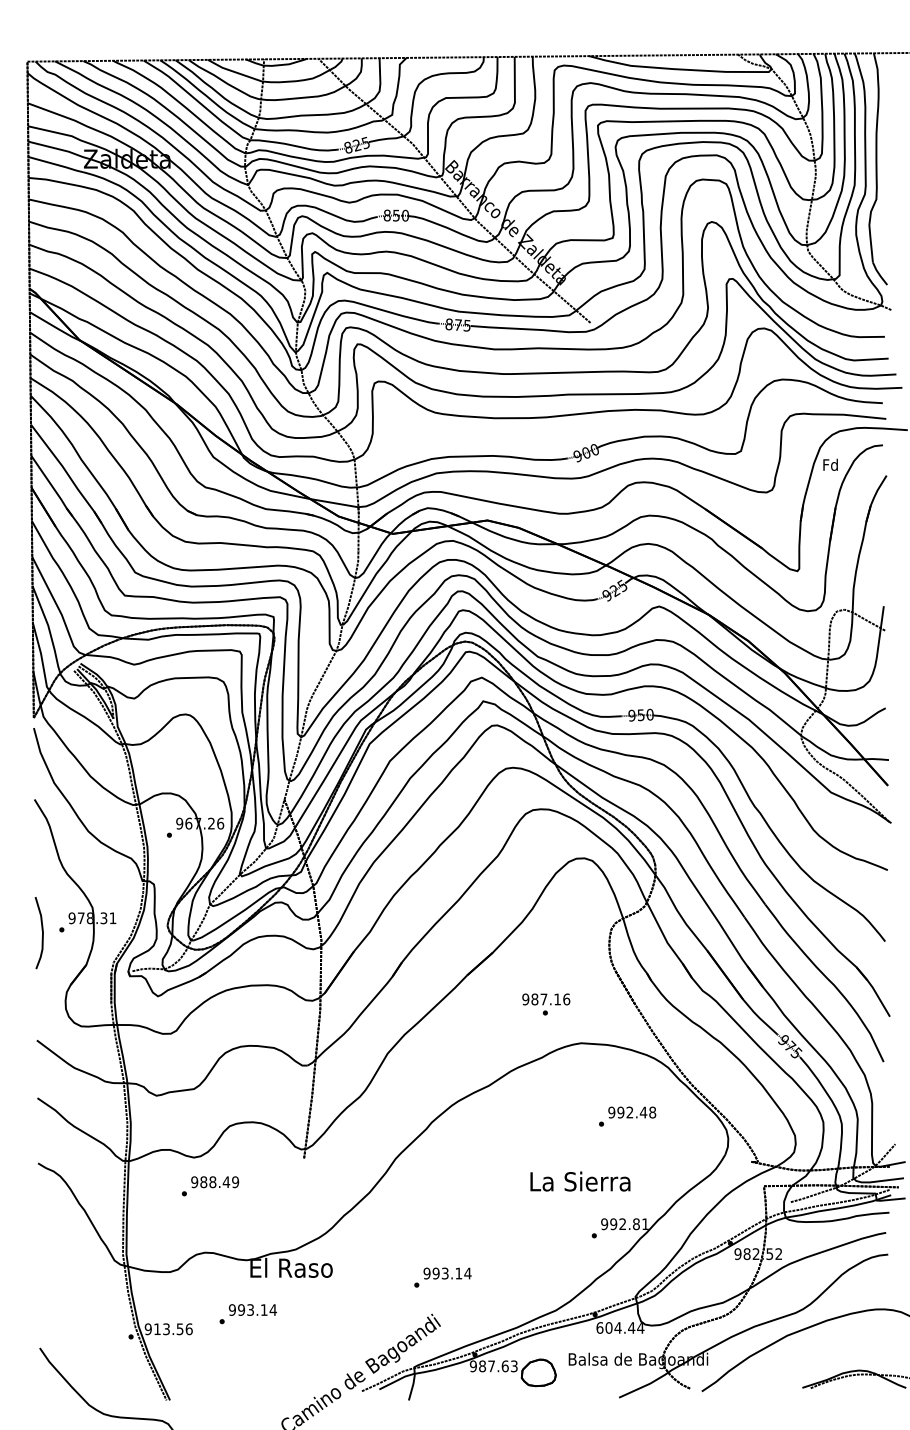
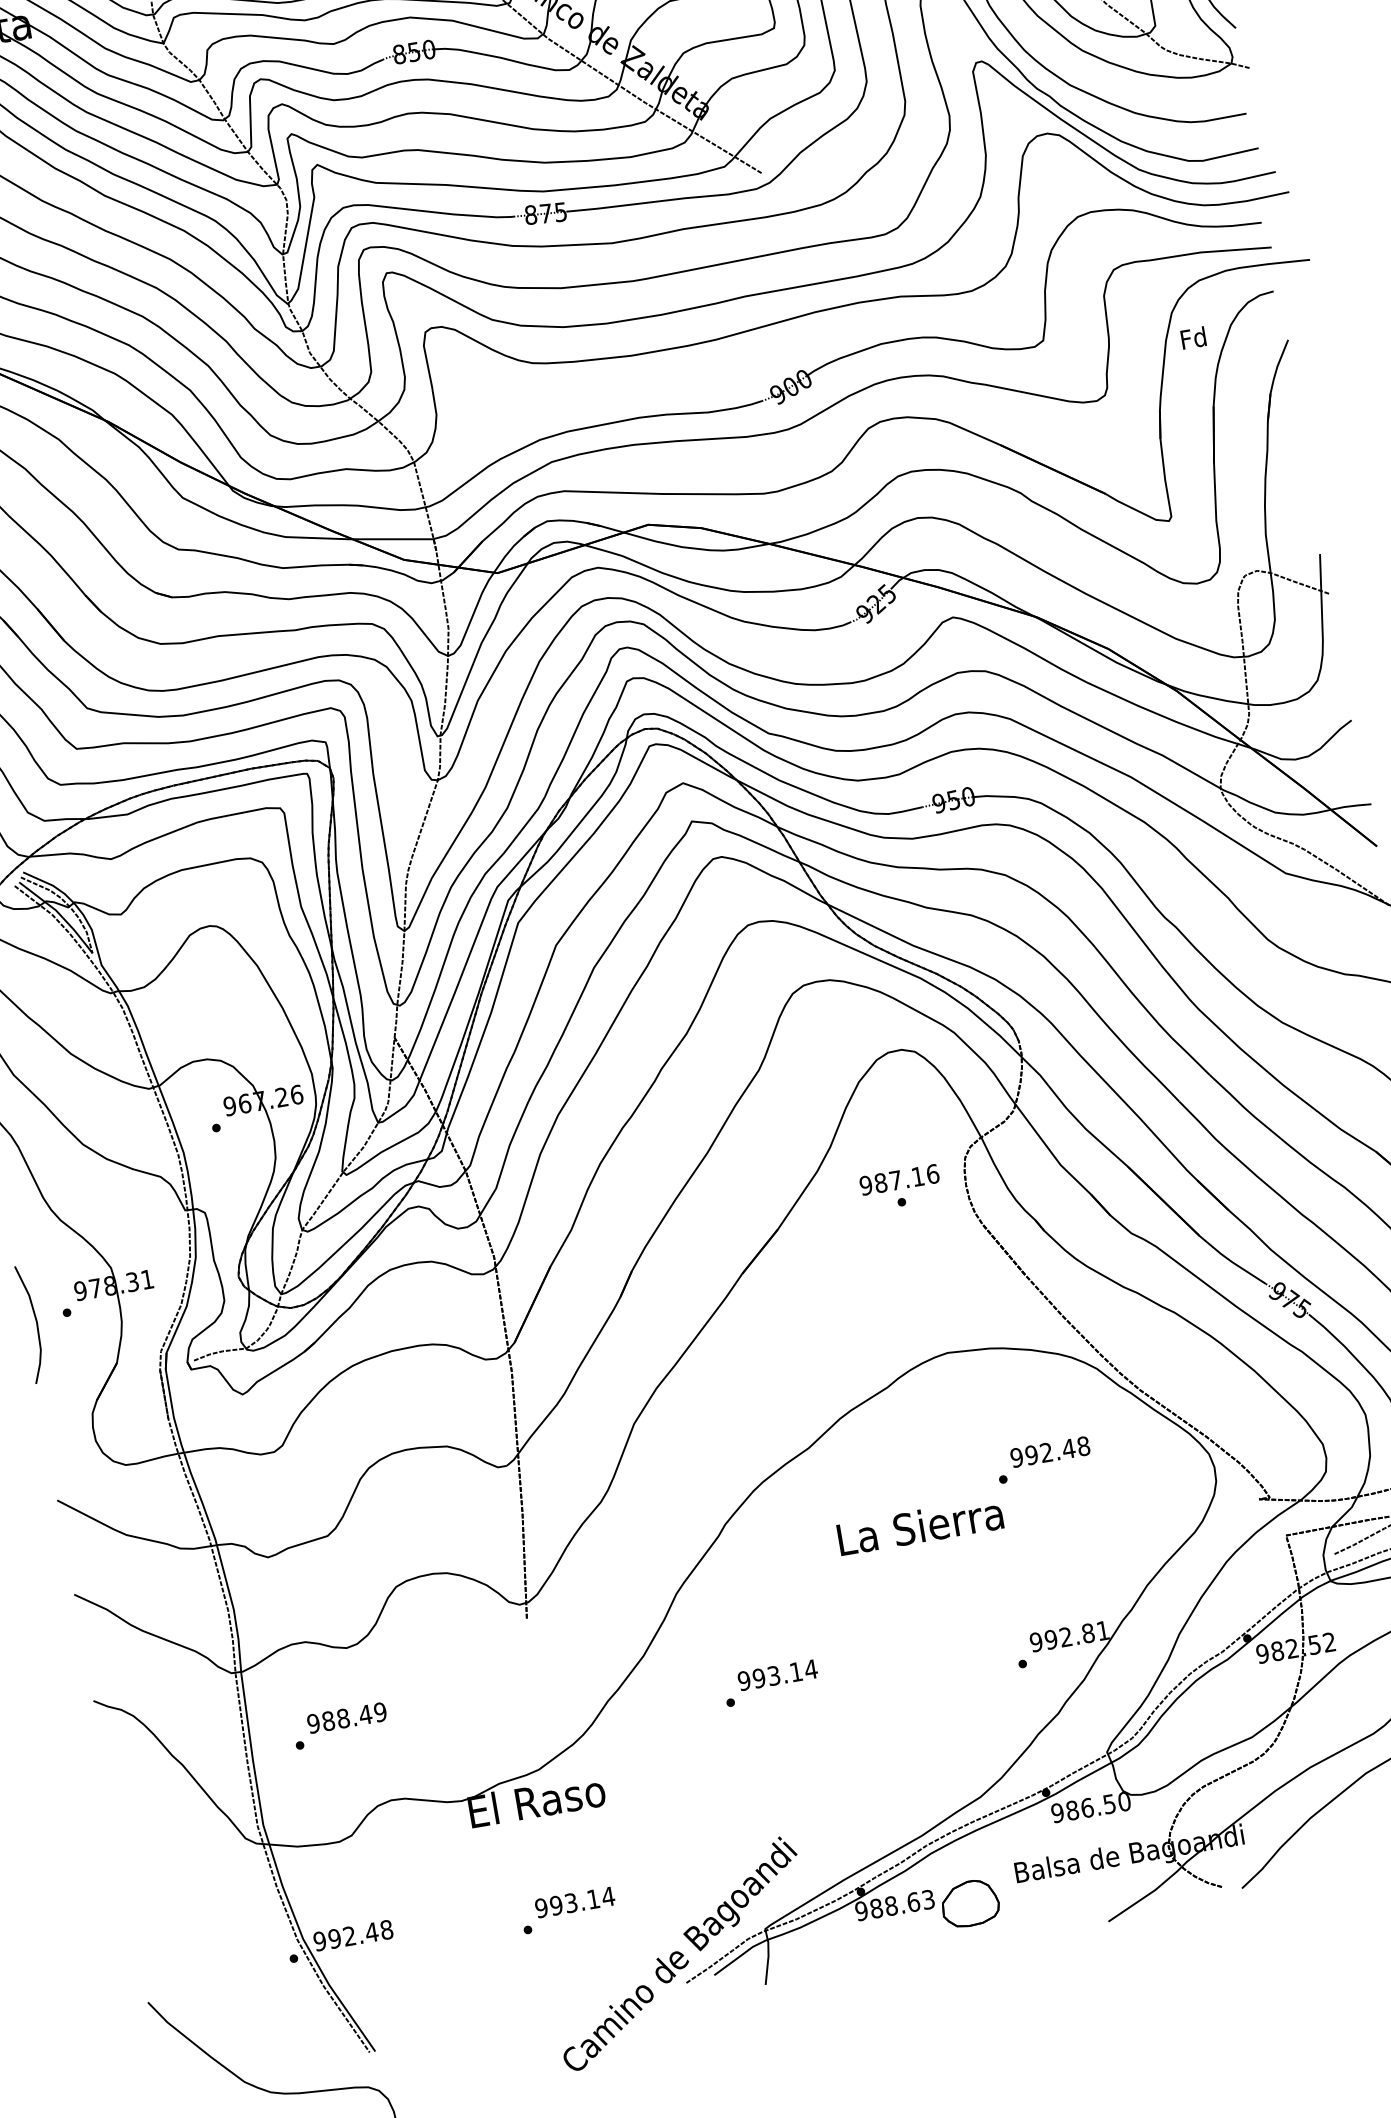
text: (546, 1004) -> (901, 1188), moved
text: (580, 1181) -> (920, 1526), moved
text: (210, 1186) -> (340, 1726), moved
text: (442, 1277) -> (770, 1683), moved
text: (248, 1314) -> (569, 1910), moved
text: (620, 1327) -> (1091, 1806), 604.44 -> 986.50
text: (172, 1329) -> (359, 1934), 913.56 -> 992.48
text: (491, 1366) -> (891, 1906), 987.63 -> 988.63

